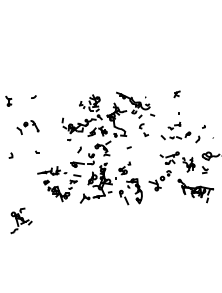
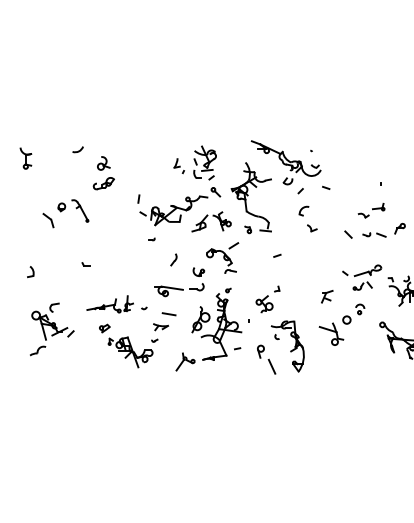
part: (176, 94) -> (325, 297), moved
part: (45, 107) -> (102, 171), added
part: (21, 220) -> (52, 328), moved

